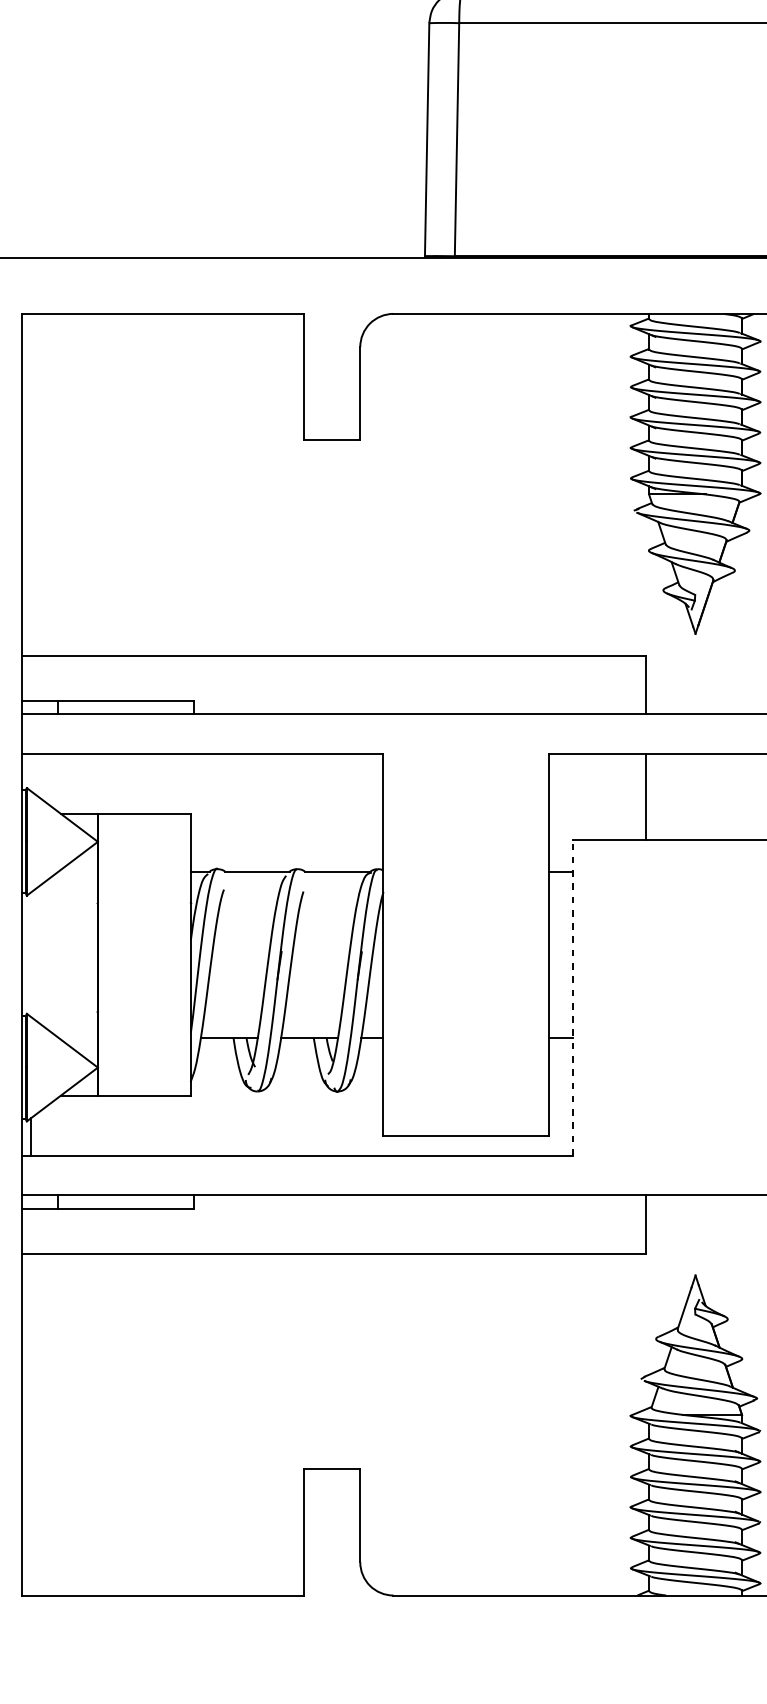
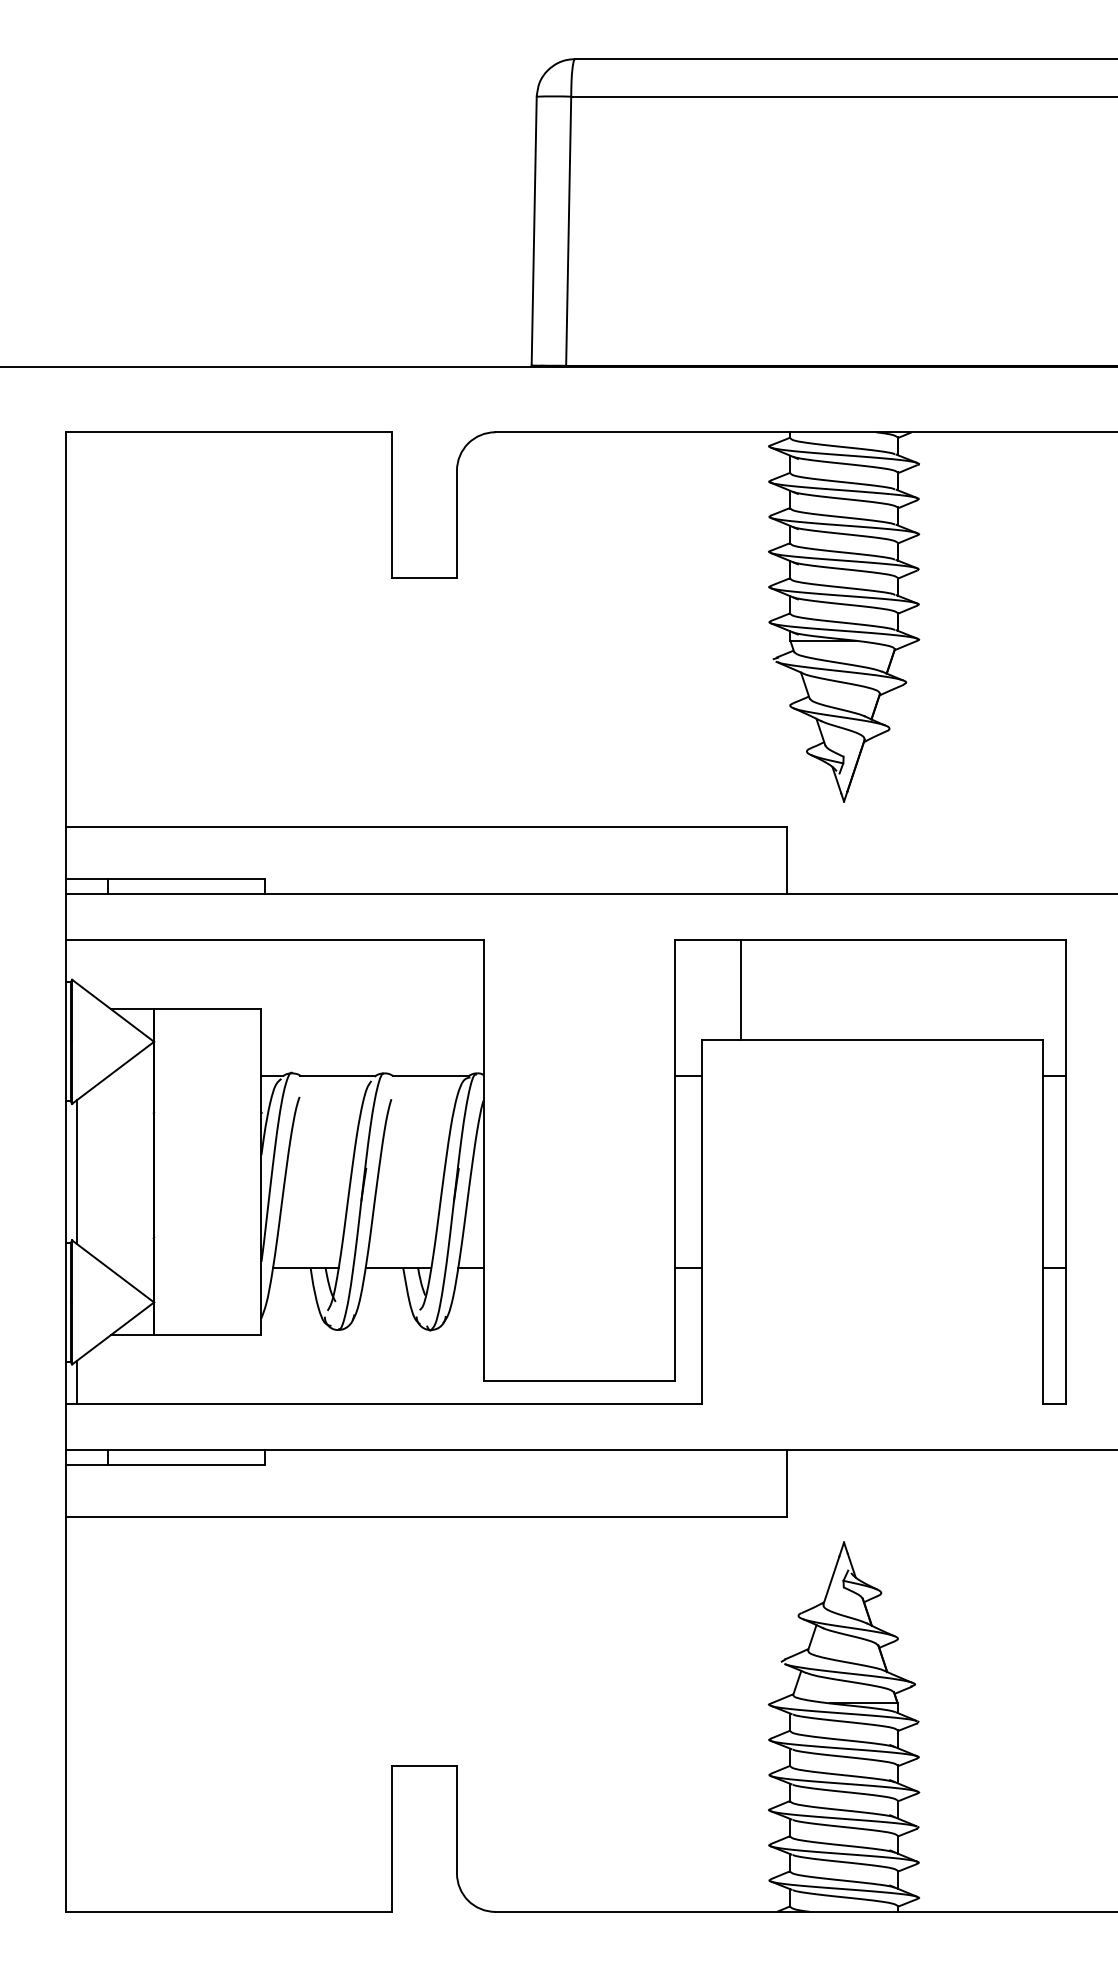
line: (645, 796) -> (740, 989), moved
line: (31, 955) -> (77, 1172), added
line: (572, 997) -> (702, 1221), dashed -> solid

